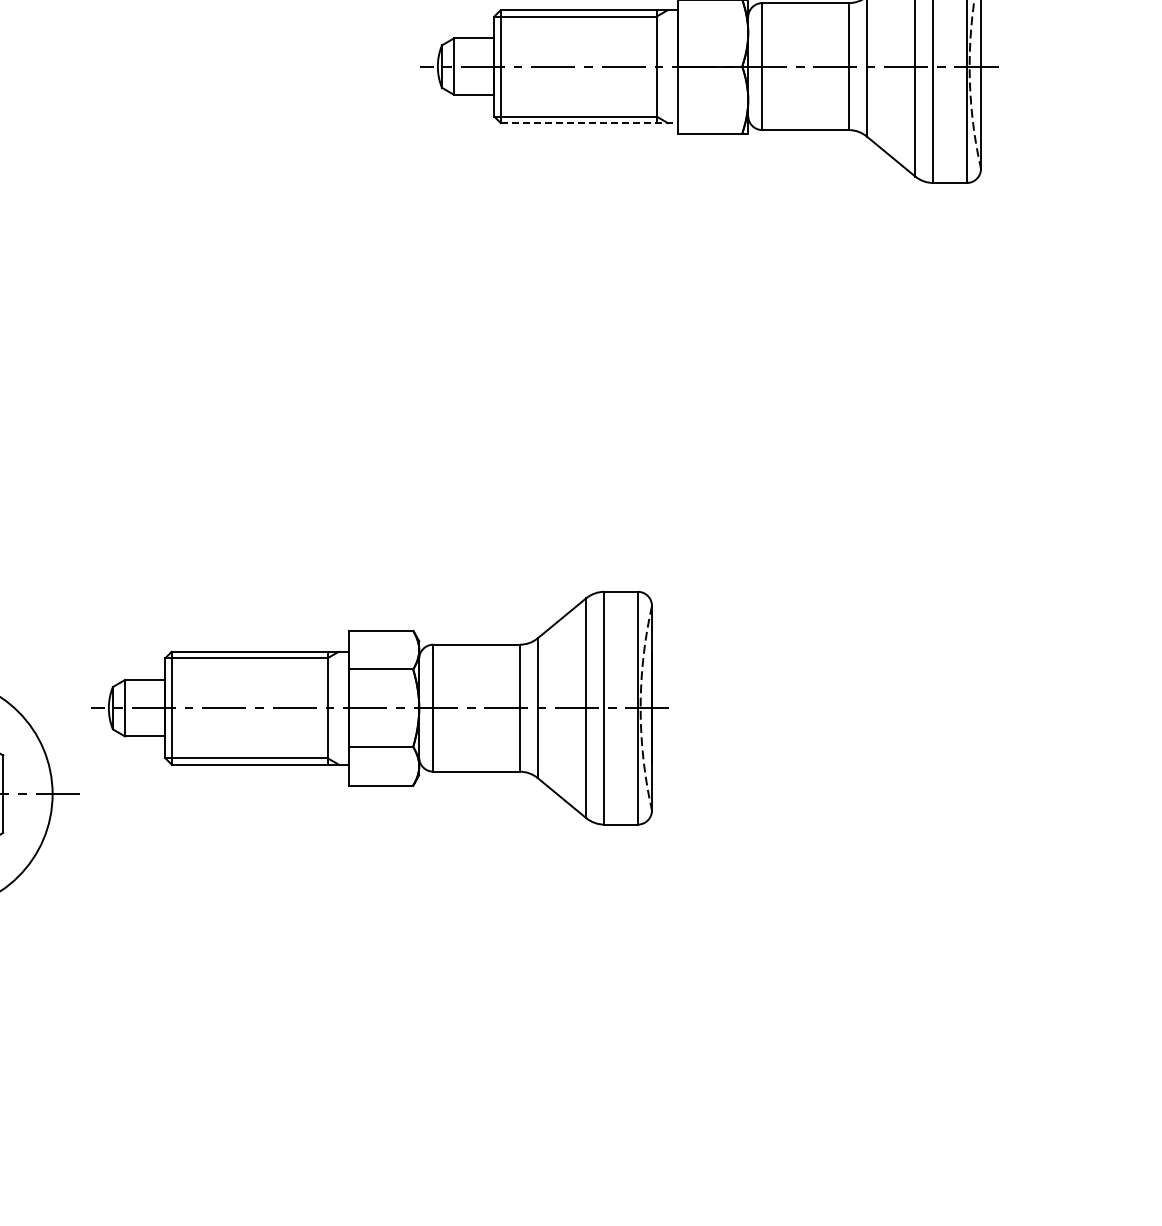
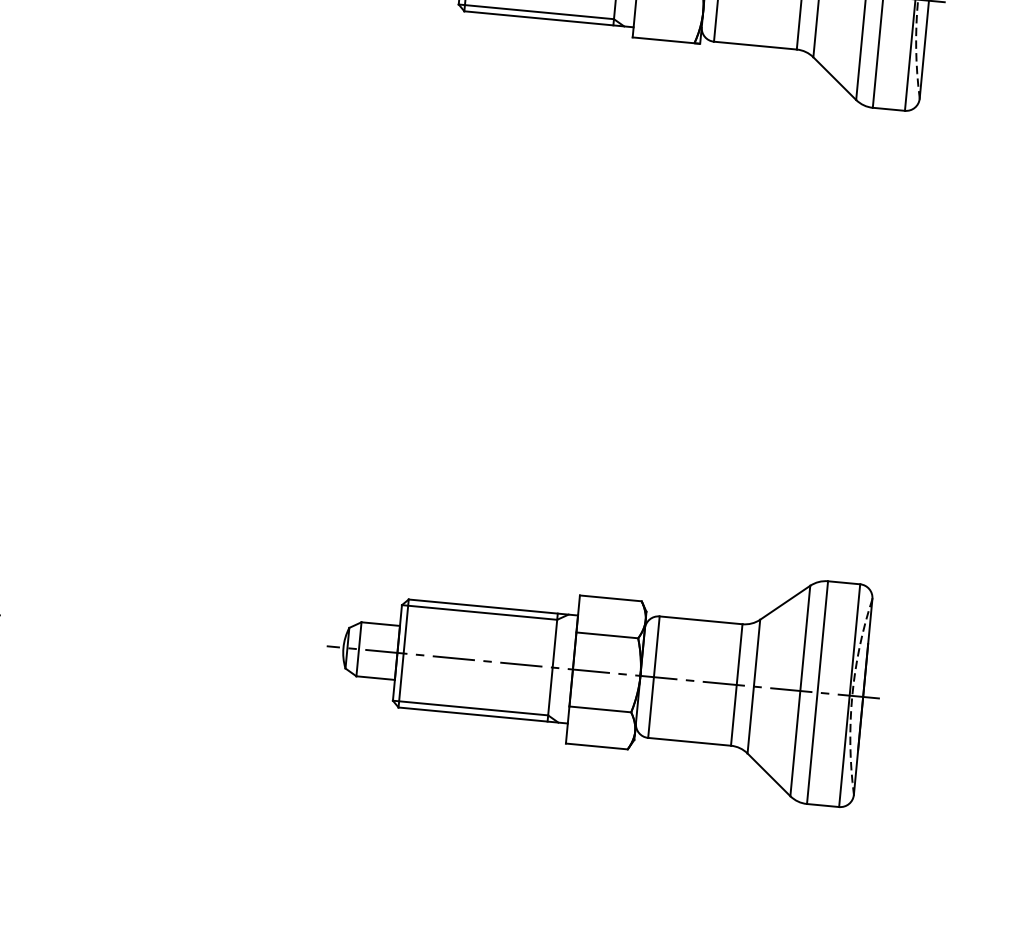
line: (589, 123) -> (549, 19), dashed -> solid
part: (380, 708) -> (603, 672), moved

